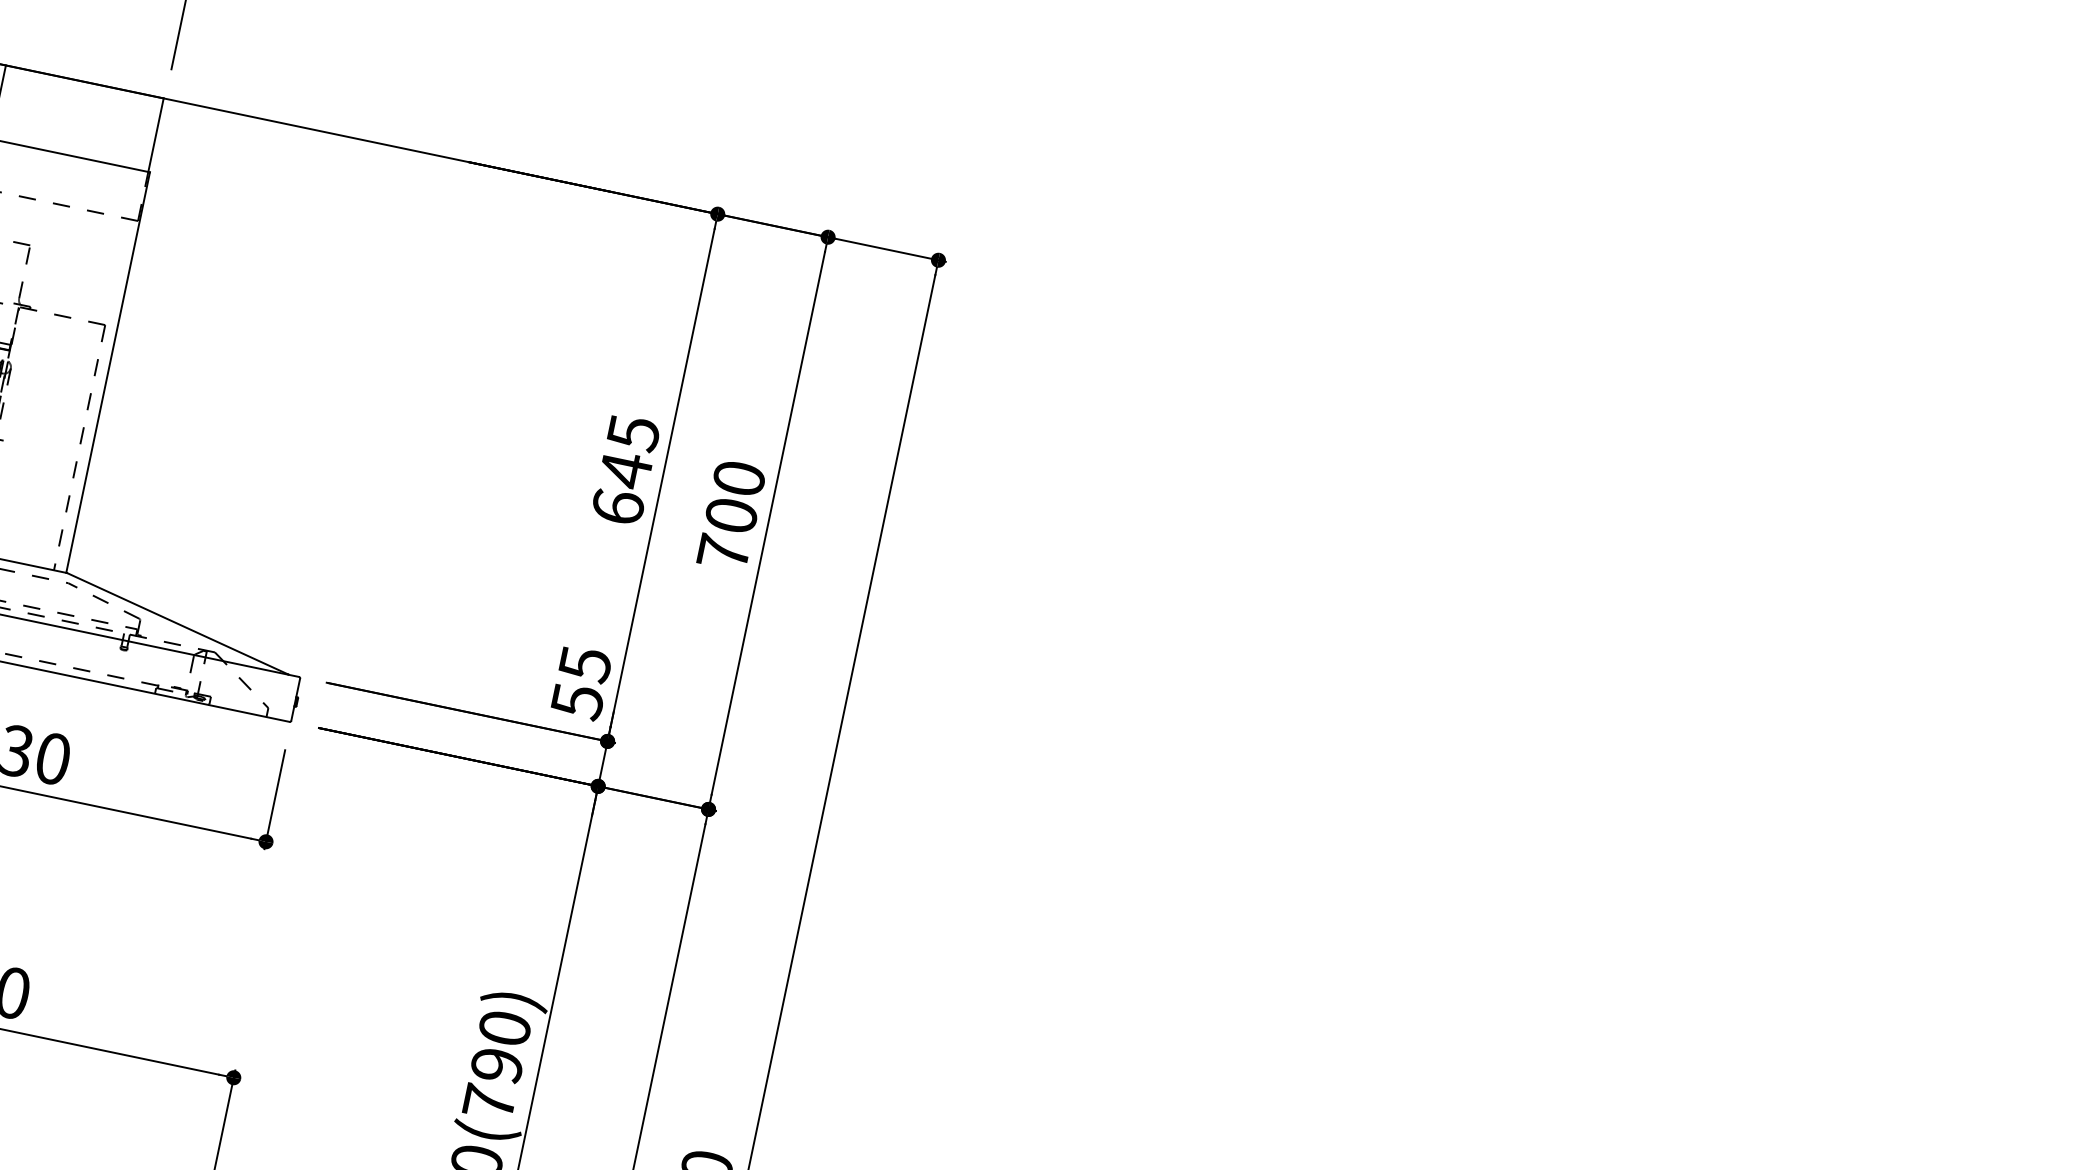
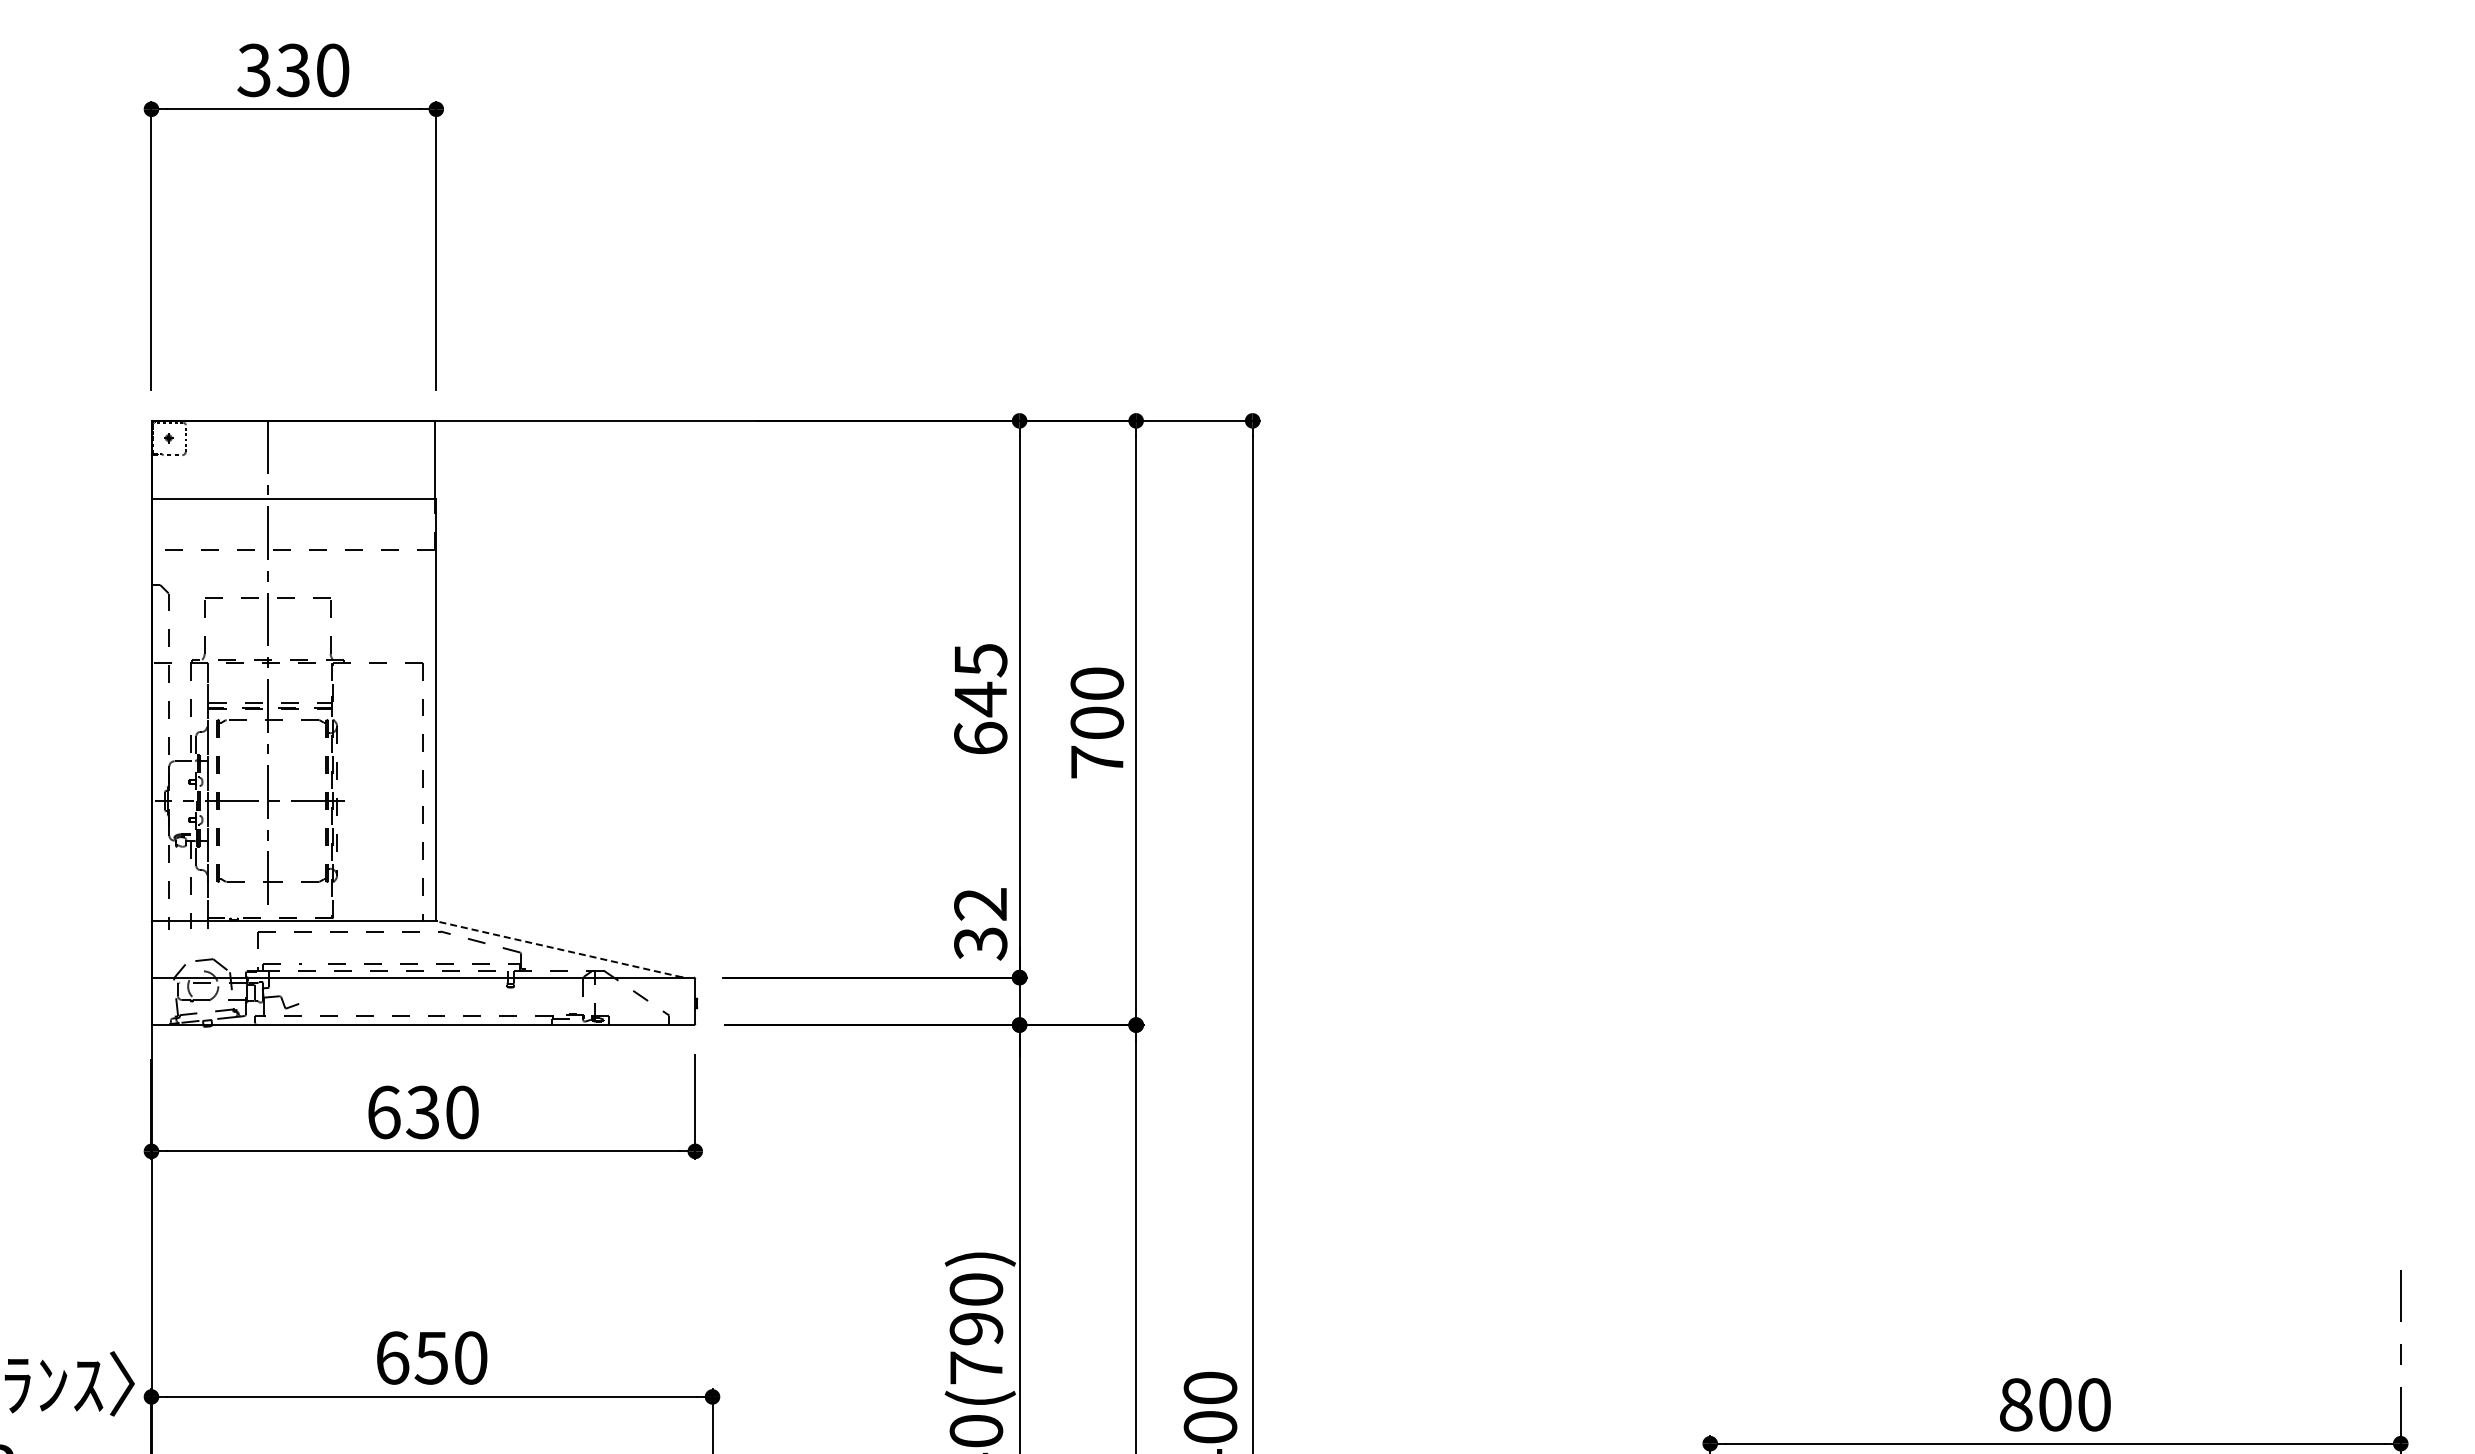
line: (177, 623) -> (559, 949), solid -> dashed
text: (581, 683) -> (980, 924), 55 -> 32

